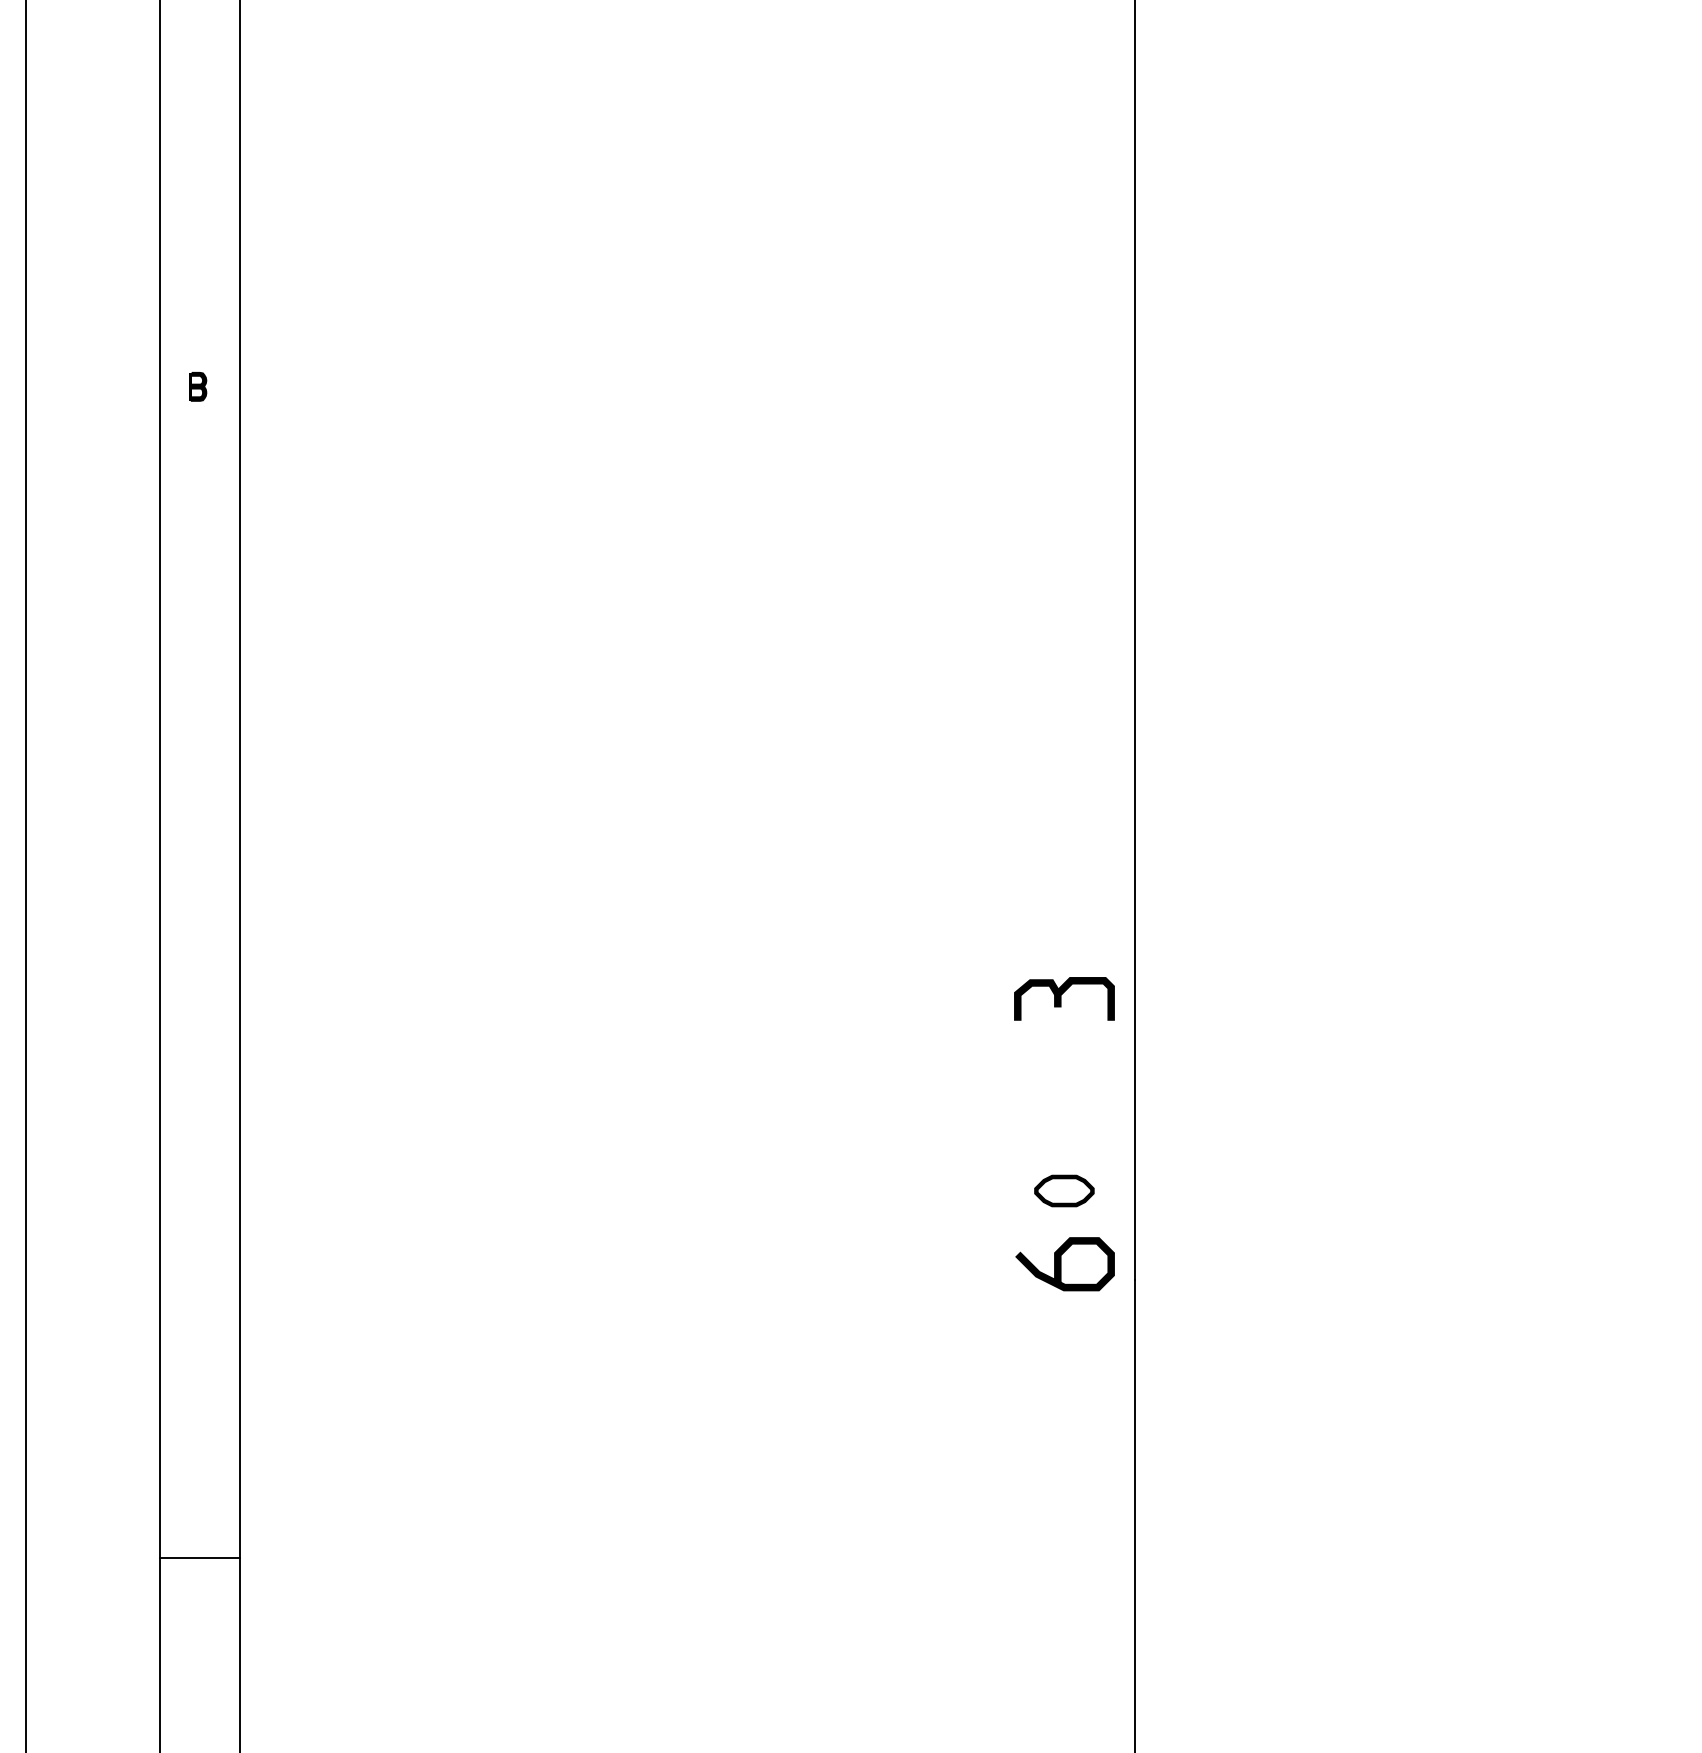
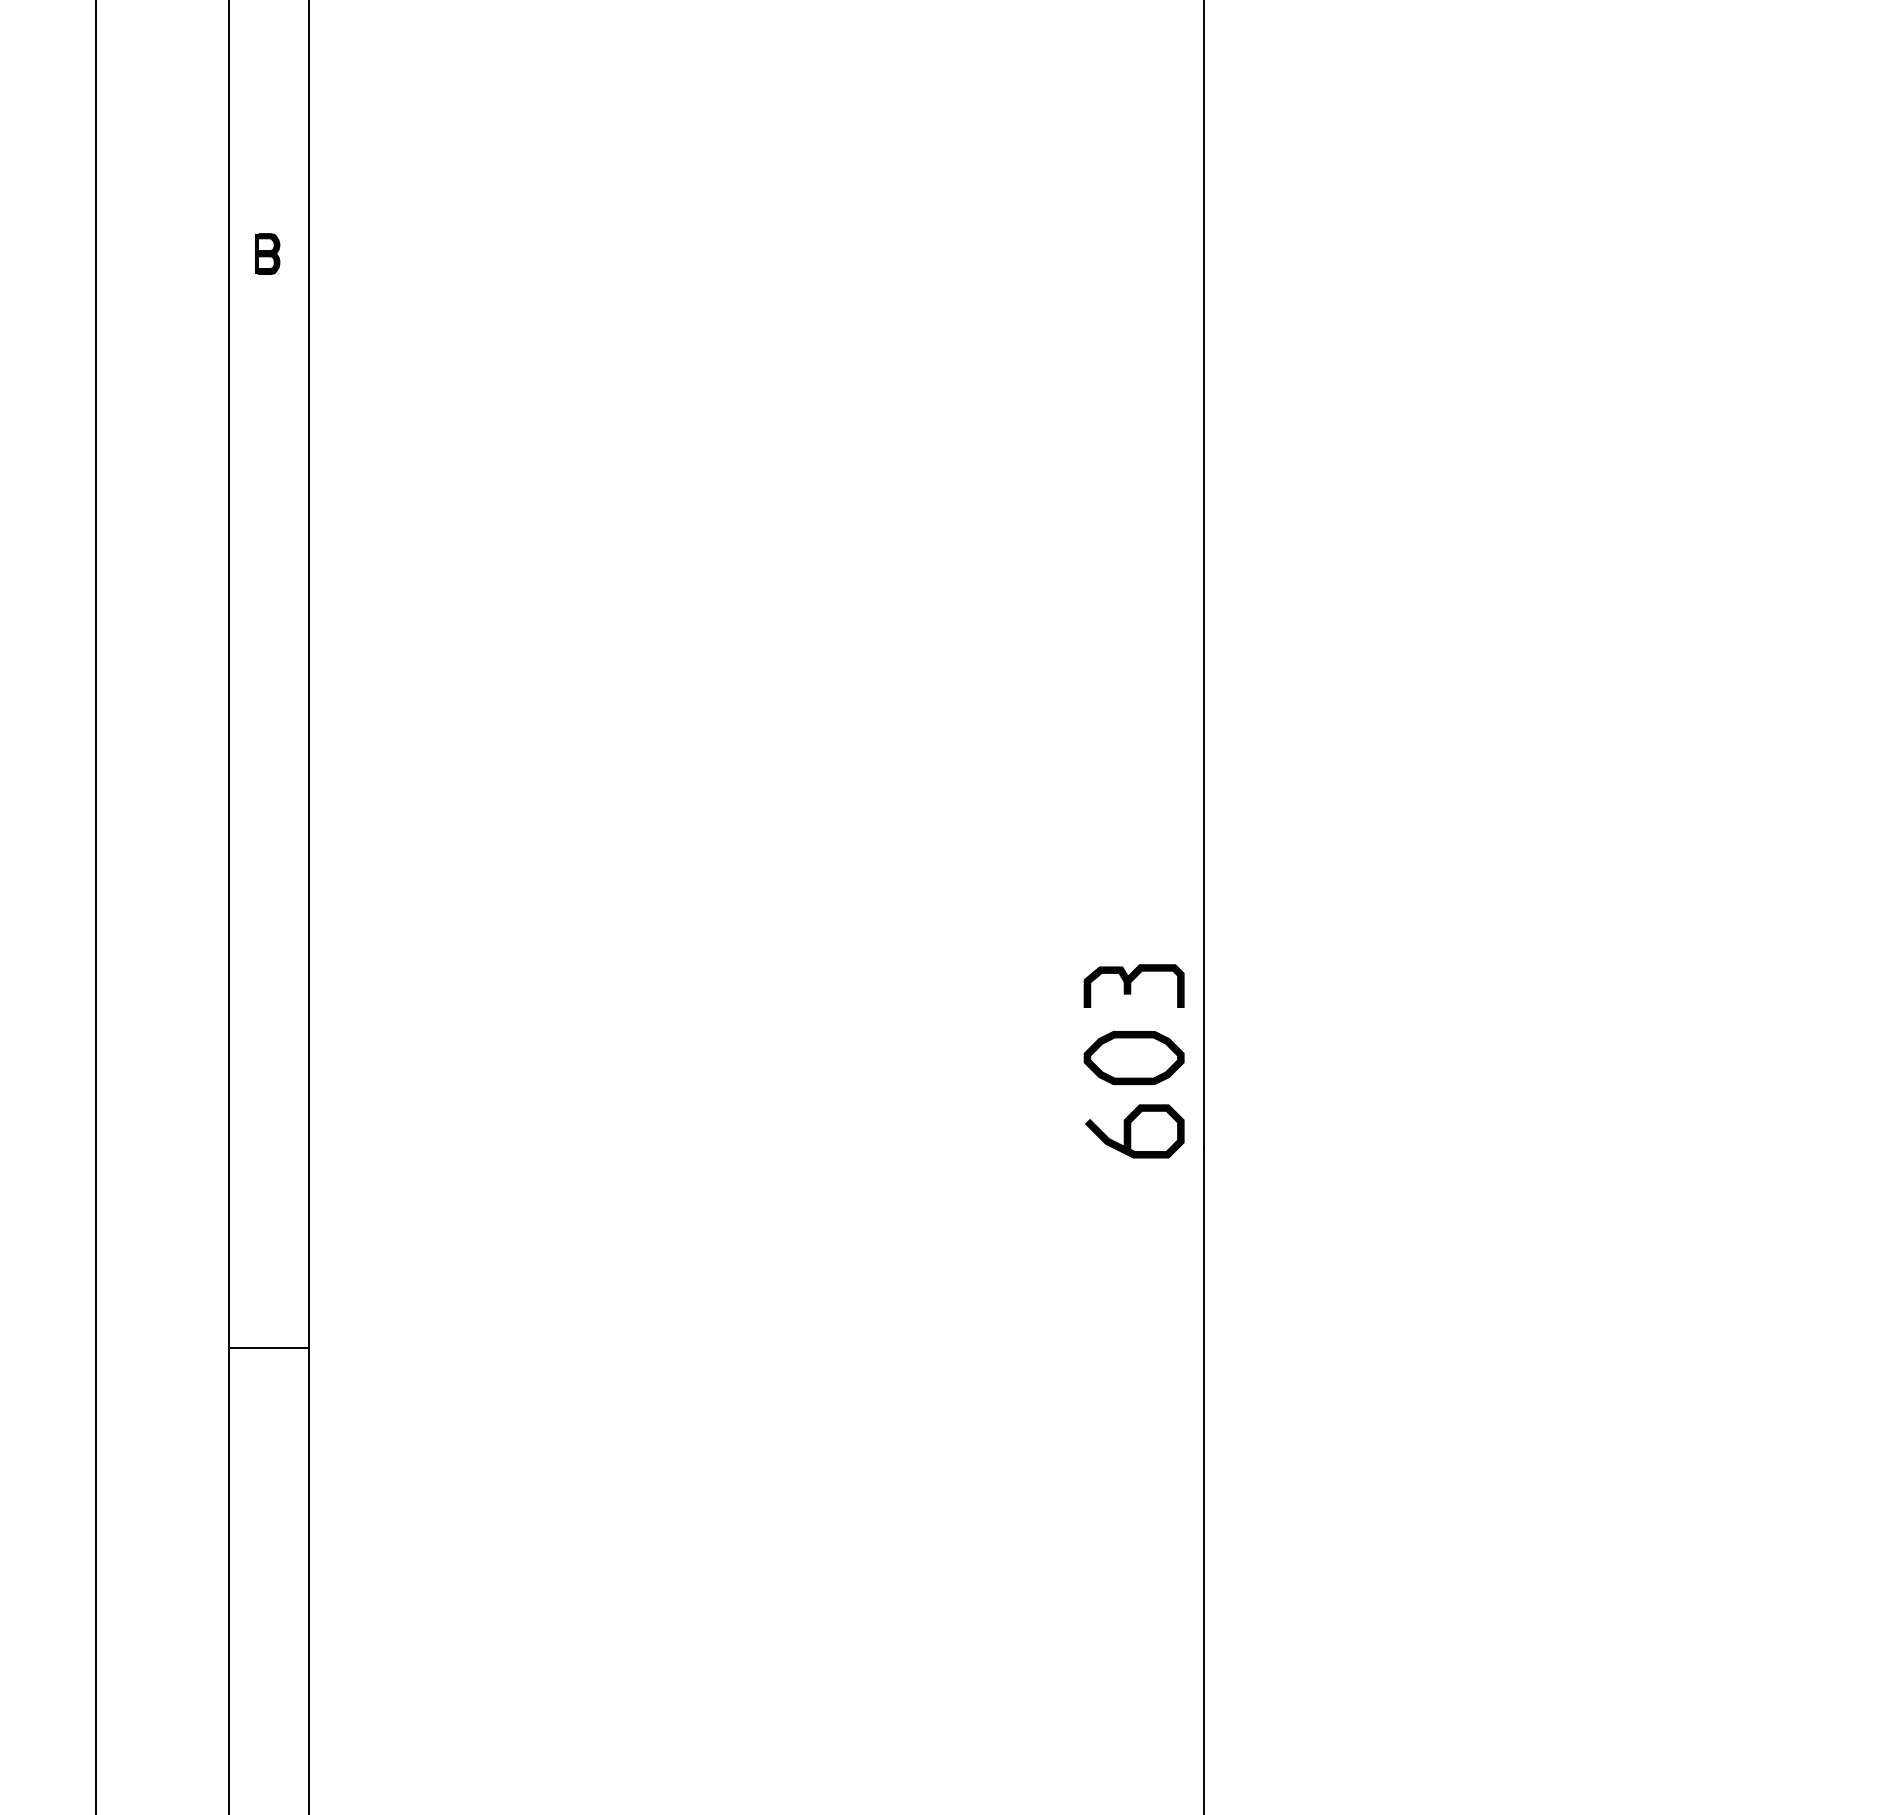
part: (197, 386) -> (267, 253), size x1.43
part: (1063, 998) -> (1133, 985), moved
part: (1063, 1191) -> (1133, 1058), size x1.67
line: (199, 1558) -> (269, 1348), moved

